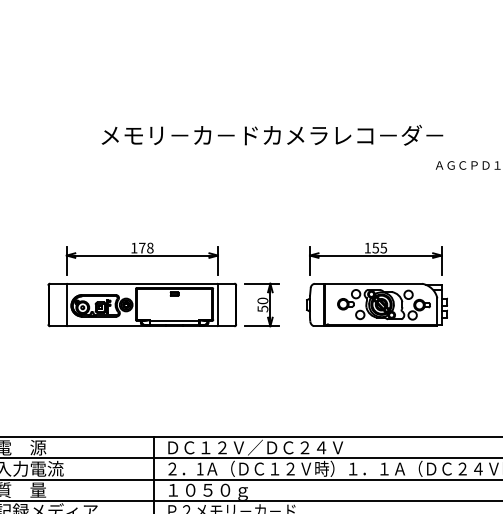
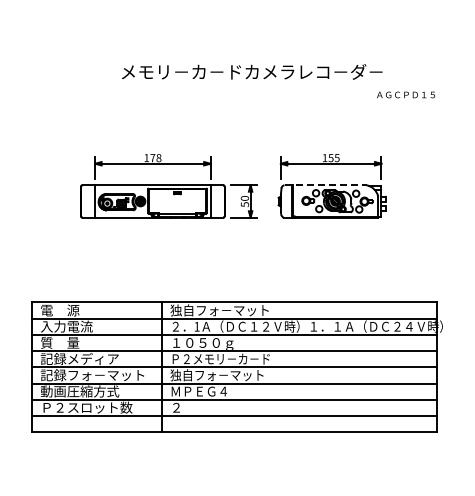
line: (368, 284) -> (325, 185), solid -> dashed
text: (253, 447) -> (237, 310), ＤＣ１２Ｖ／ＤＣ２４Ｖ -> 独自フォ－マット

